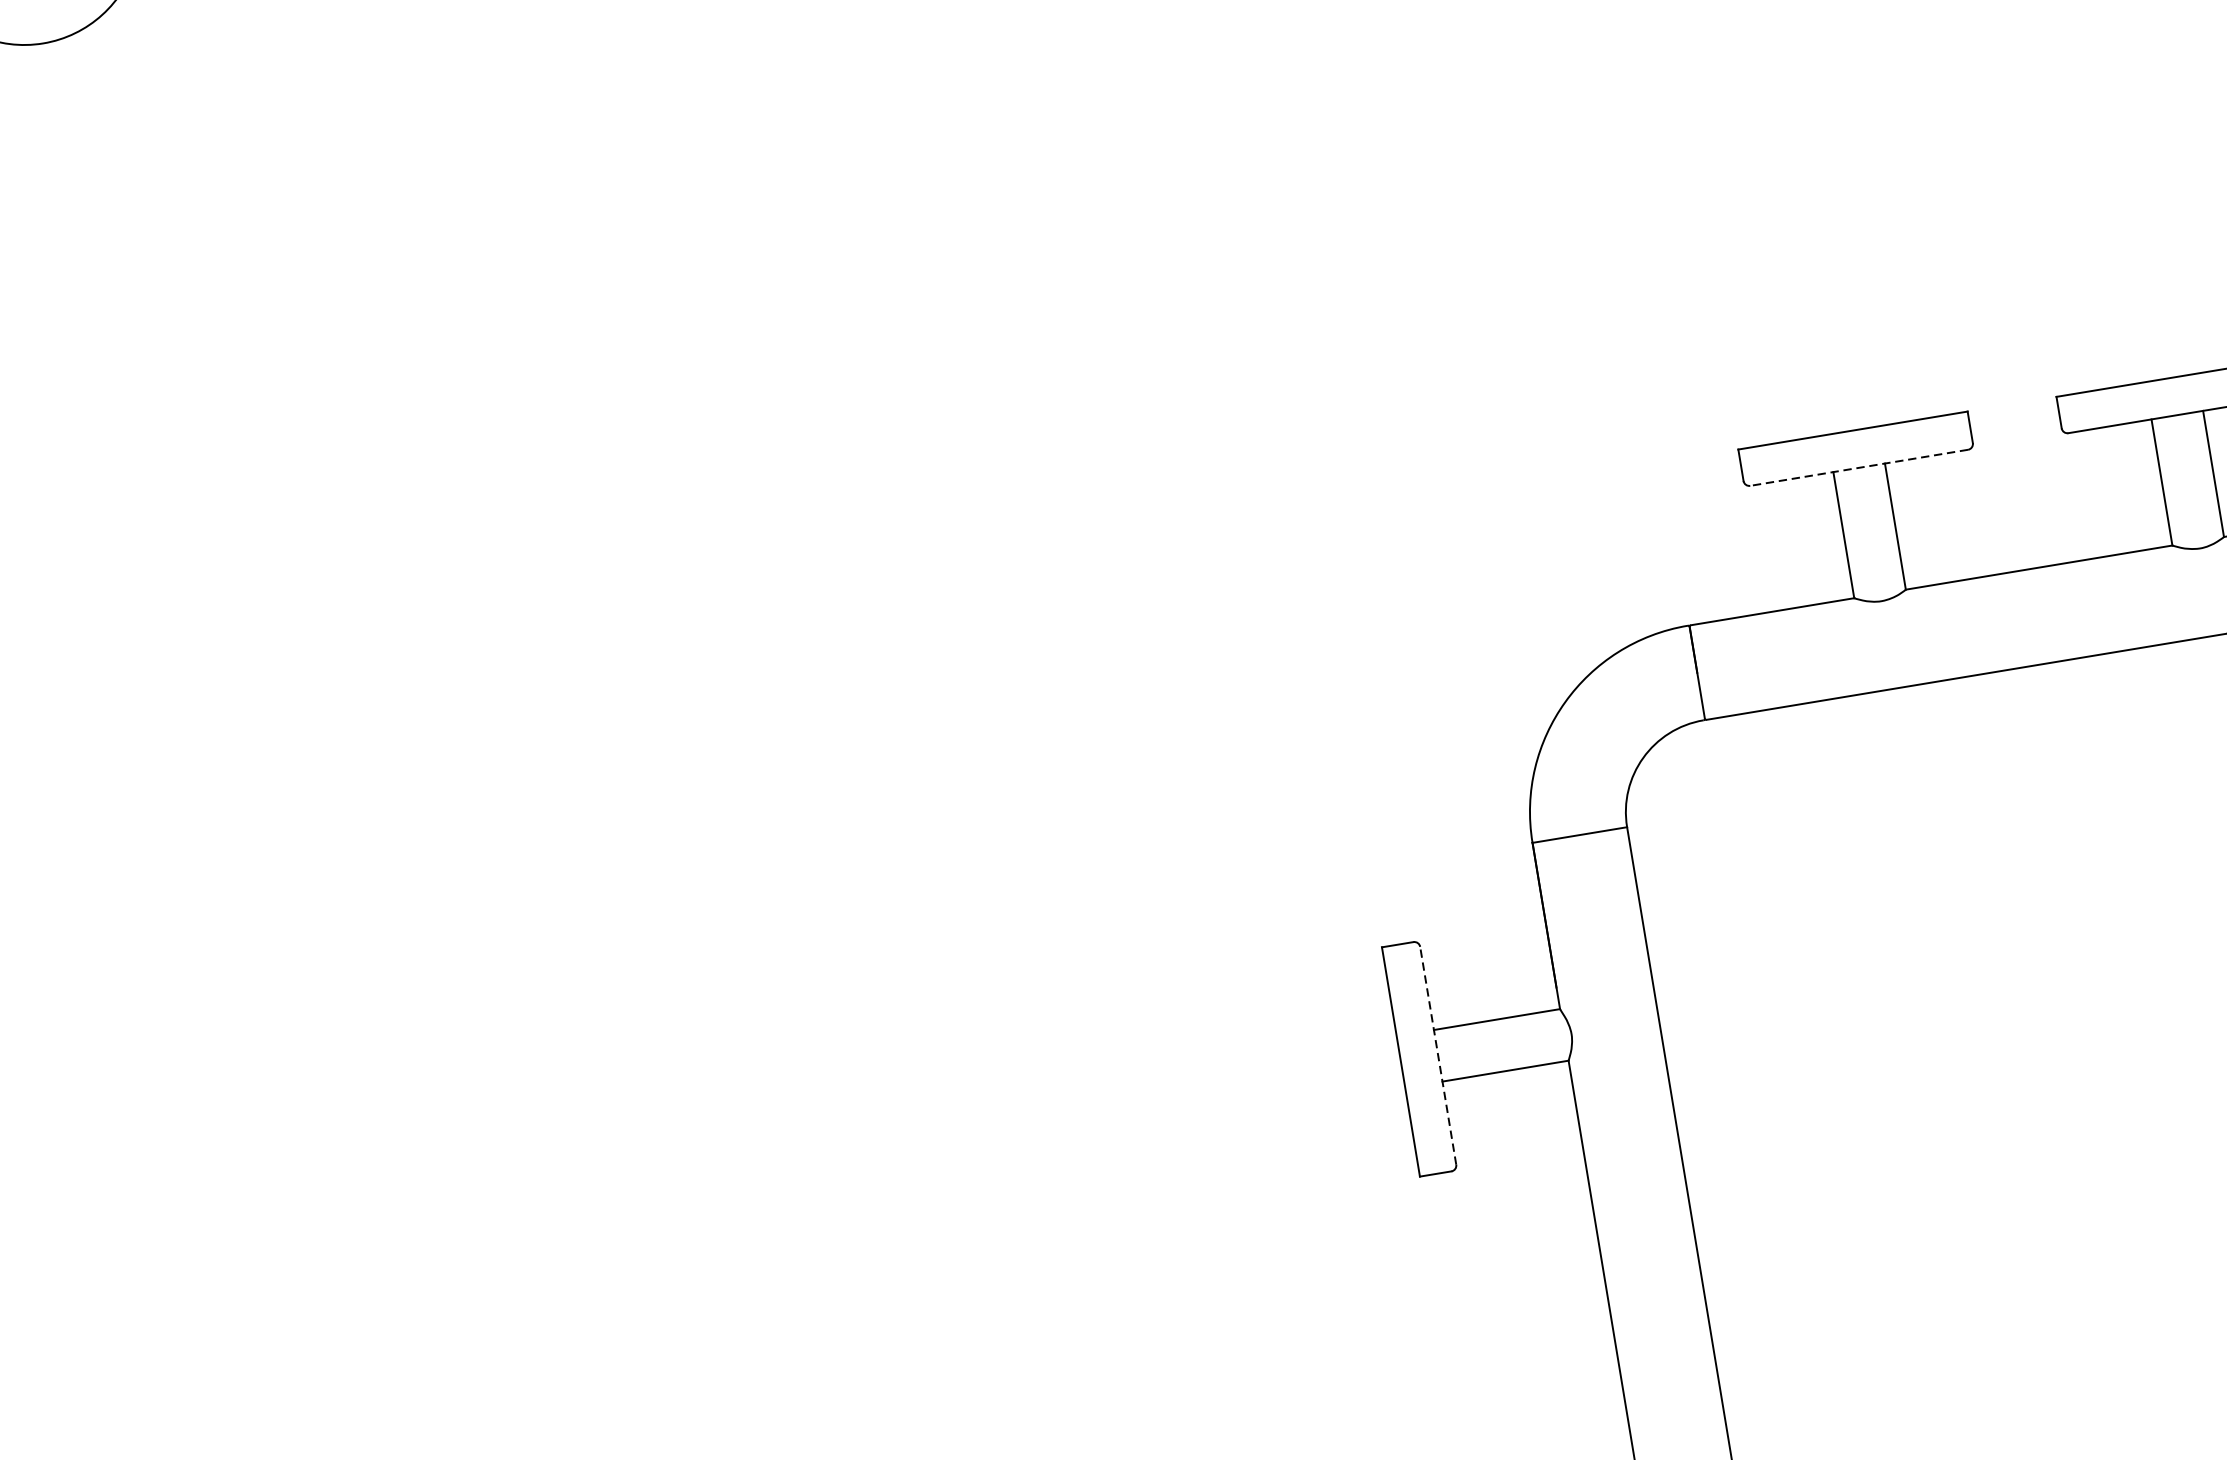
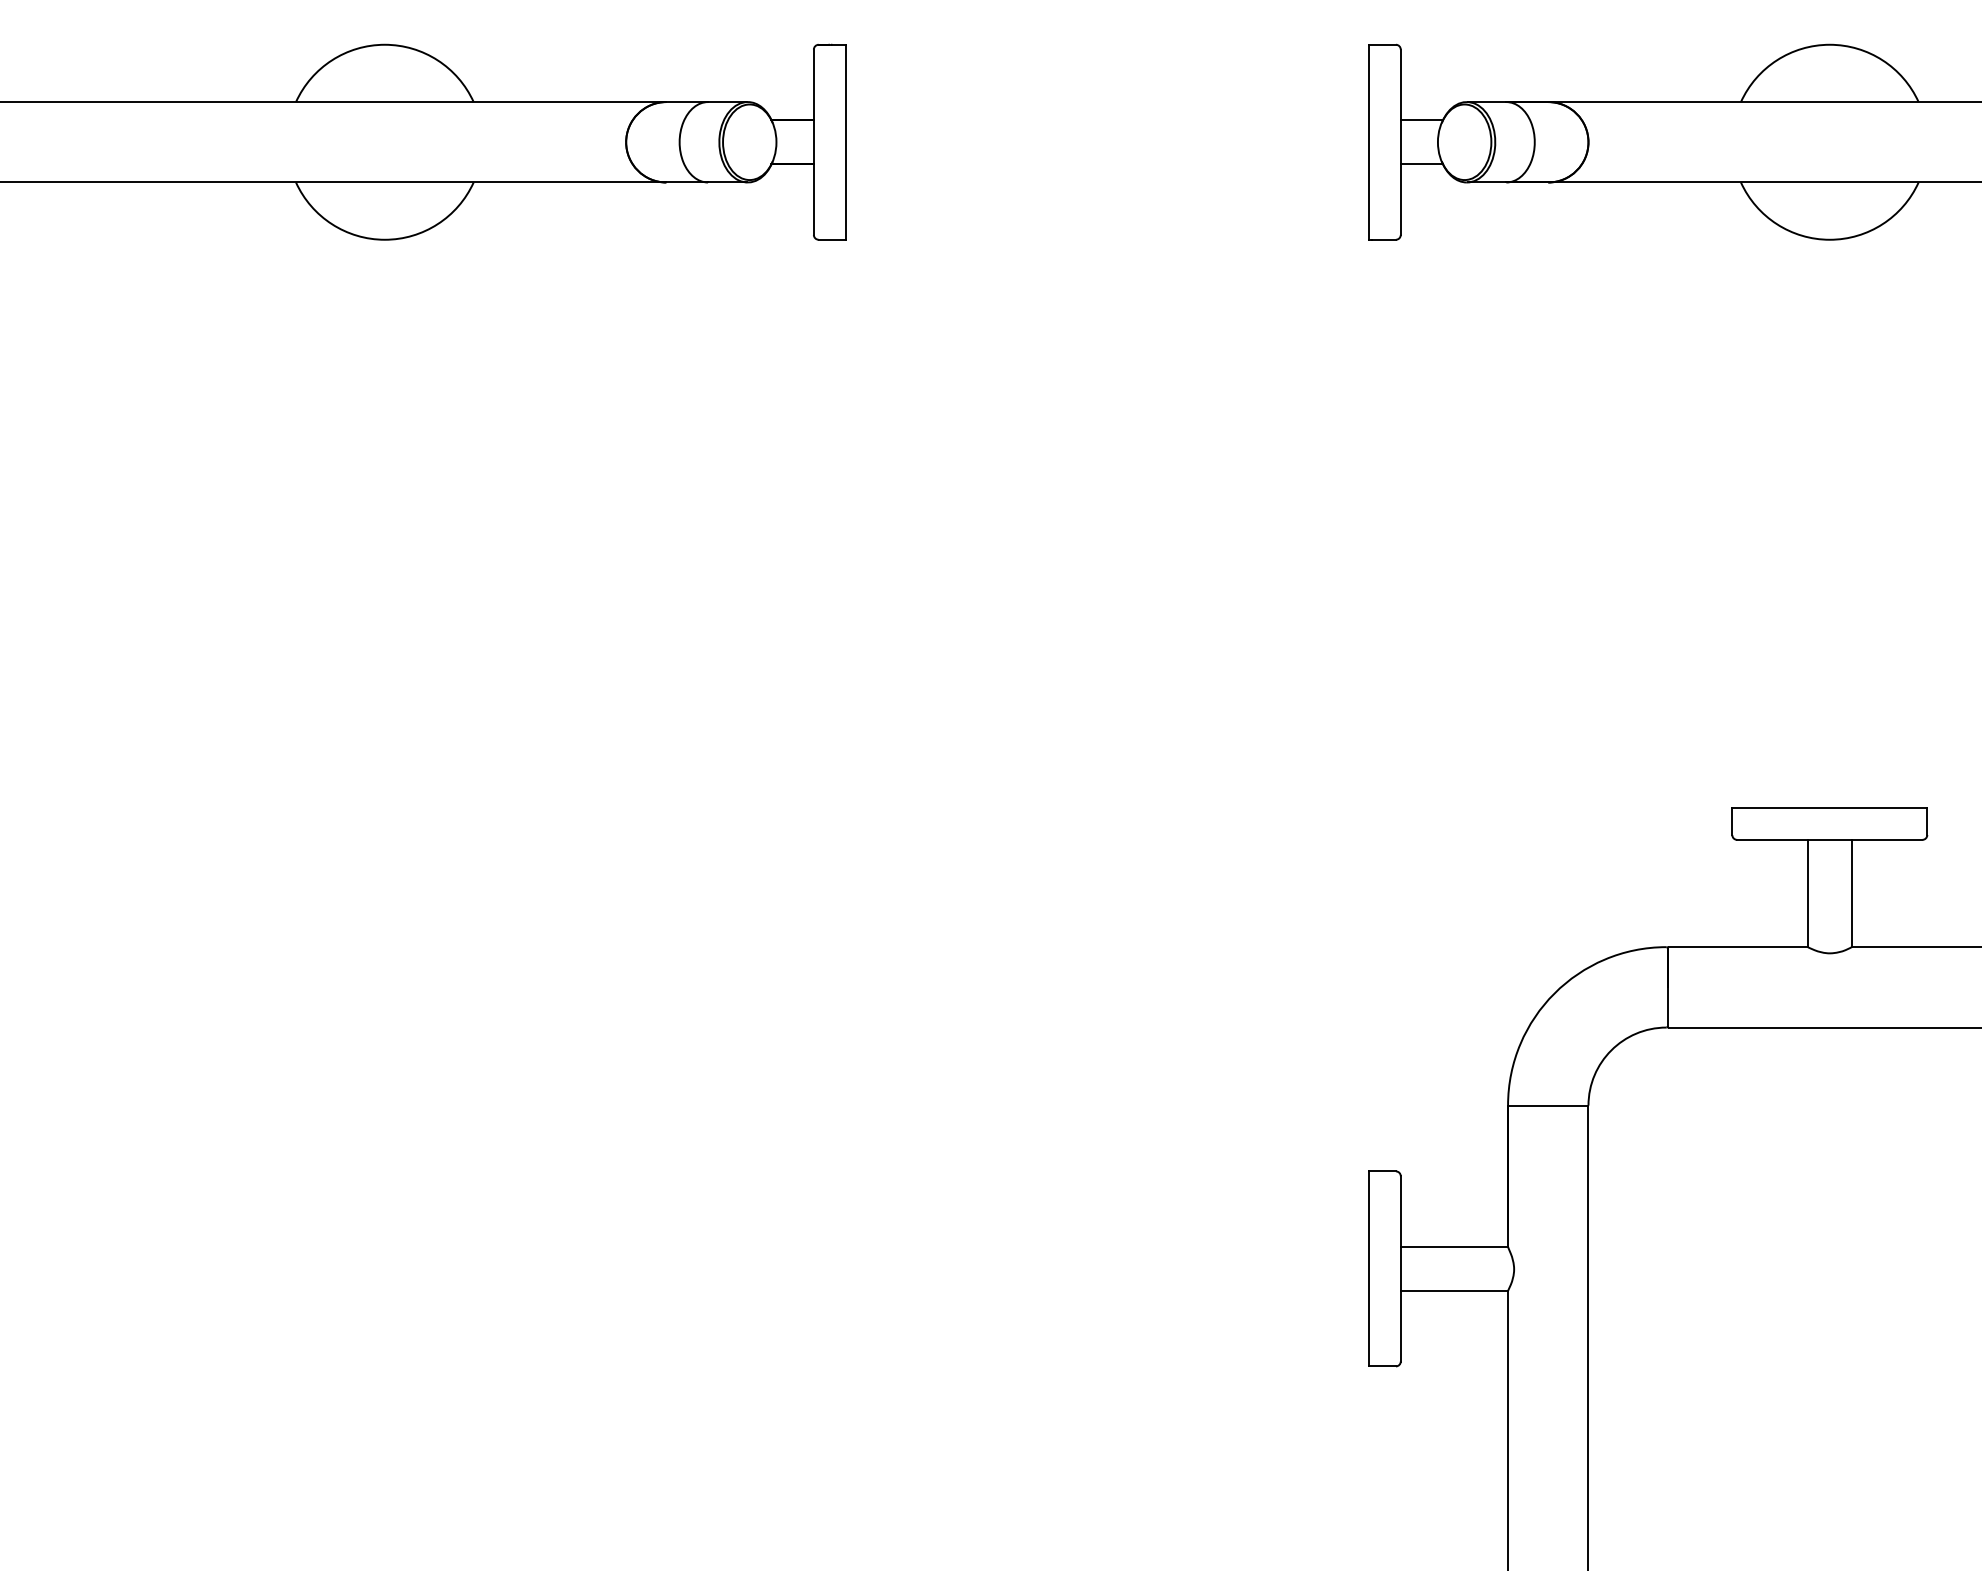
line: (1858, 467) -> (1829, 839), dashed -> solid
line: (1437, 1055) -> (1400, 1268), dashed -> solid

